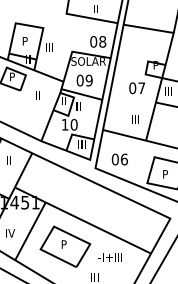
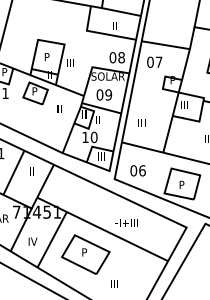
text: (136, 87) -> (154, 61), moved
text: (134, 118) -> (141, 122), moved
text: (109, 257) -> (126, 222), moved

